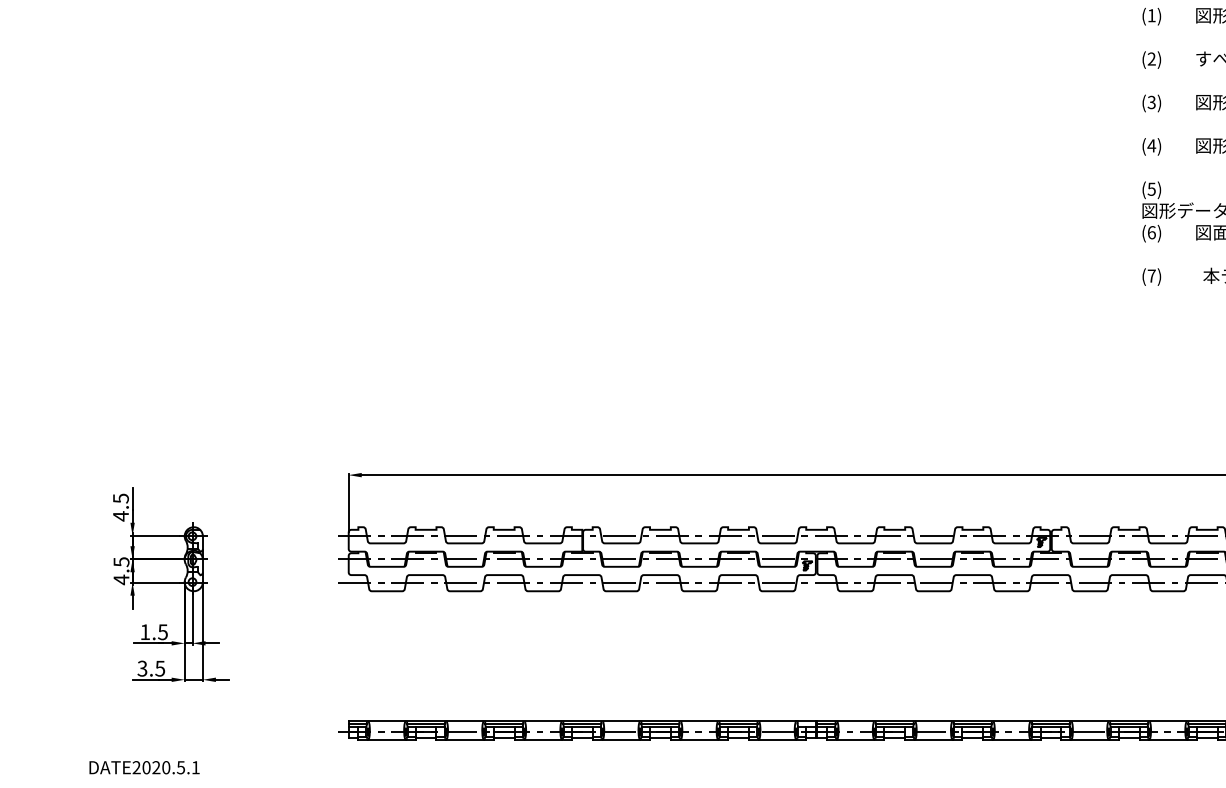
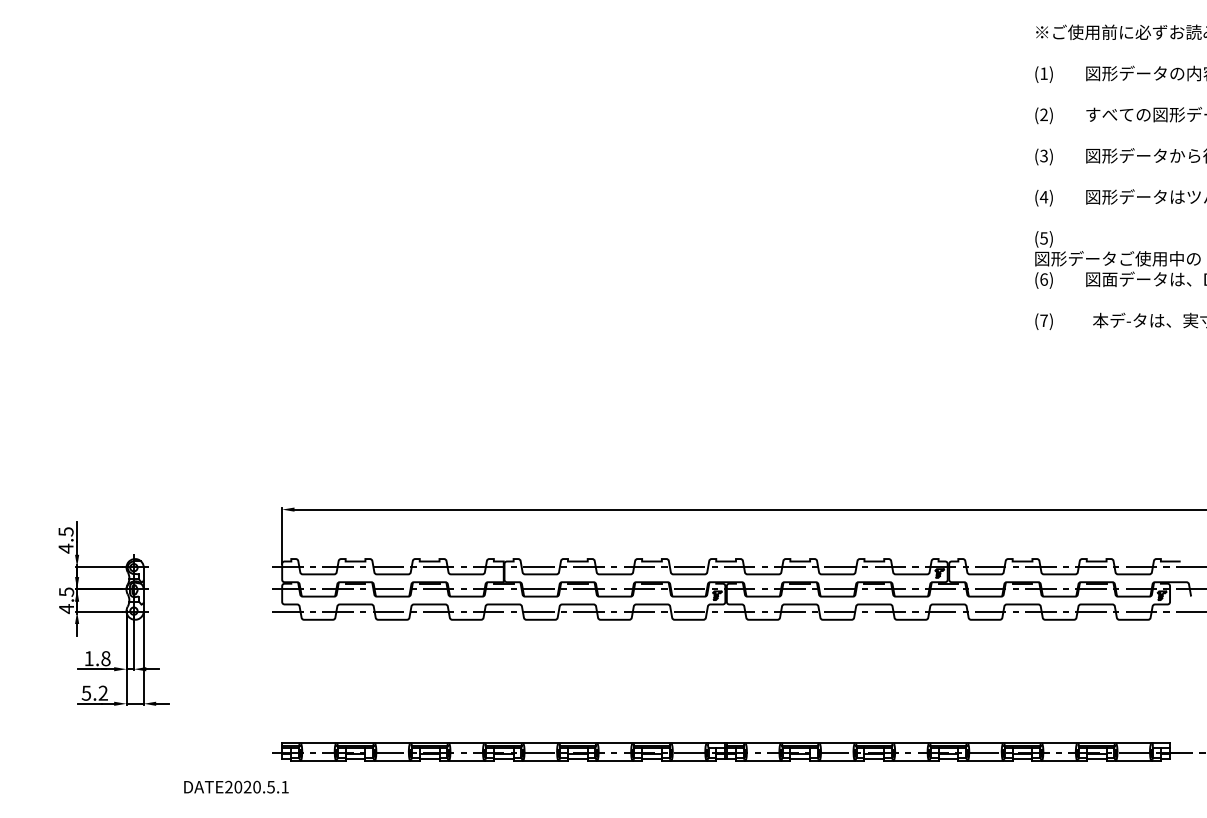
text: (162, 632) -> (105, 658), 1.5 -> 1.8
text: (150, 667) -> (94, 692), 3.5 -> 5.2
text: (144, 766) -> (236, 786), moved

